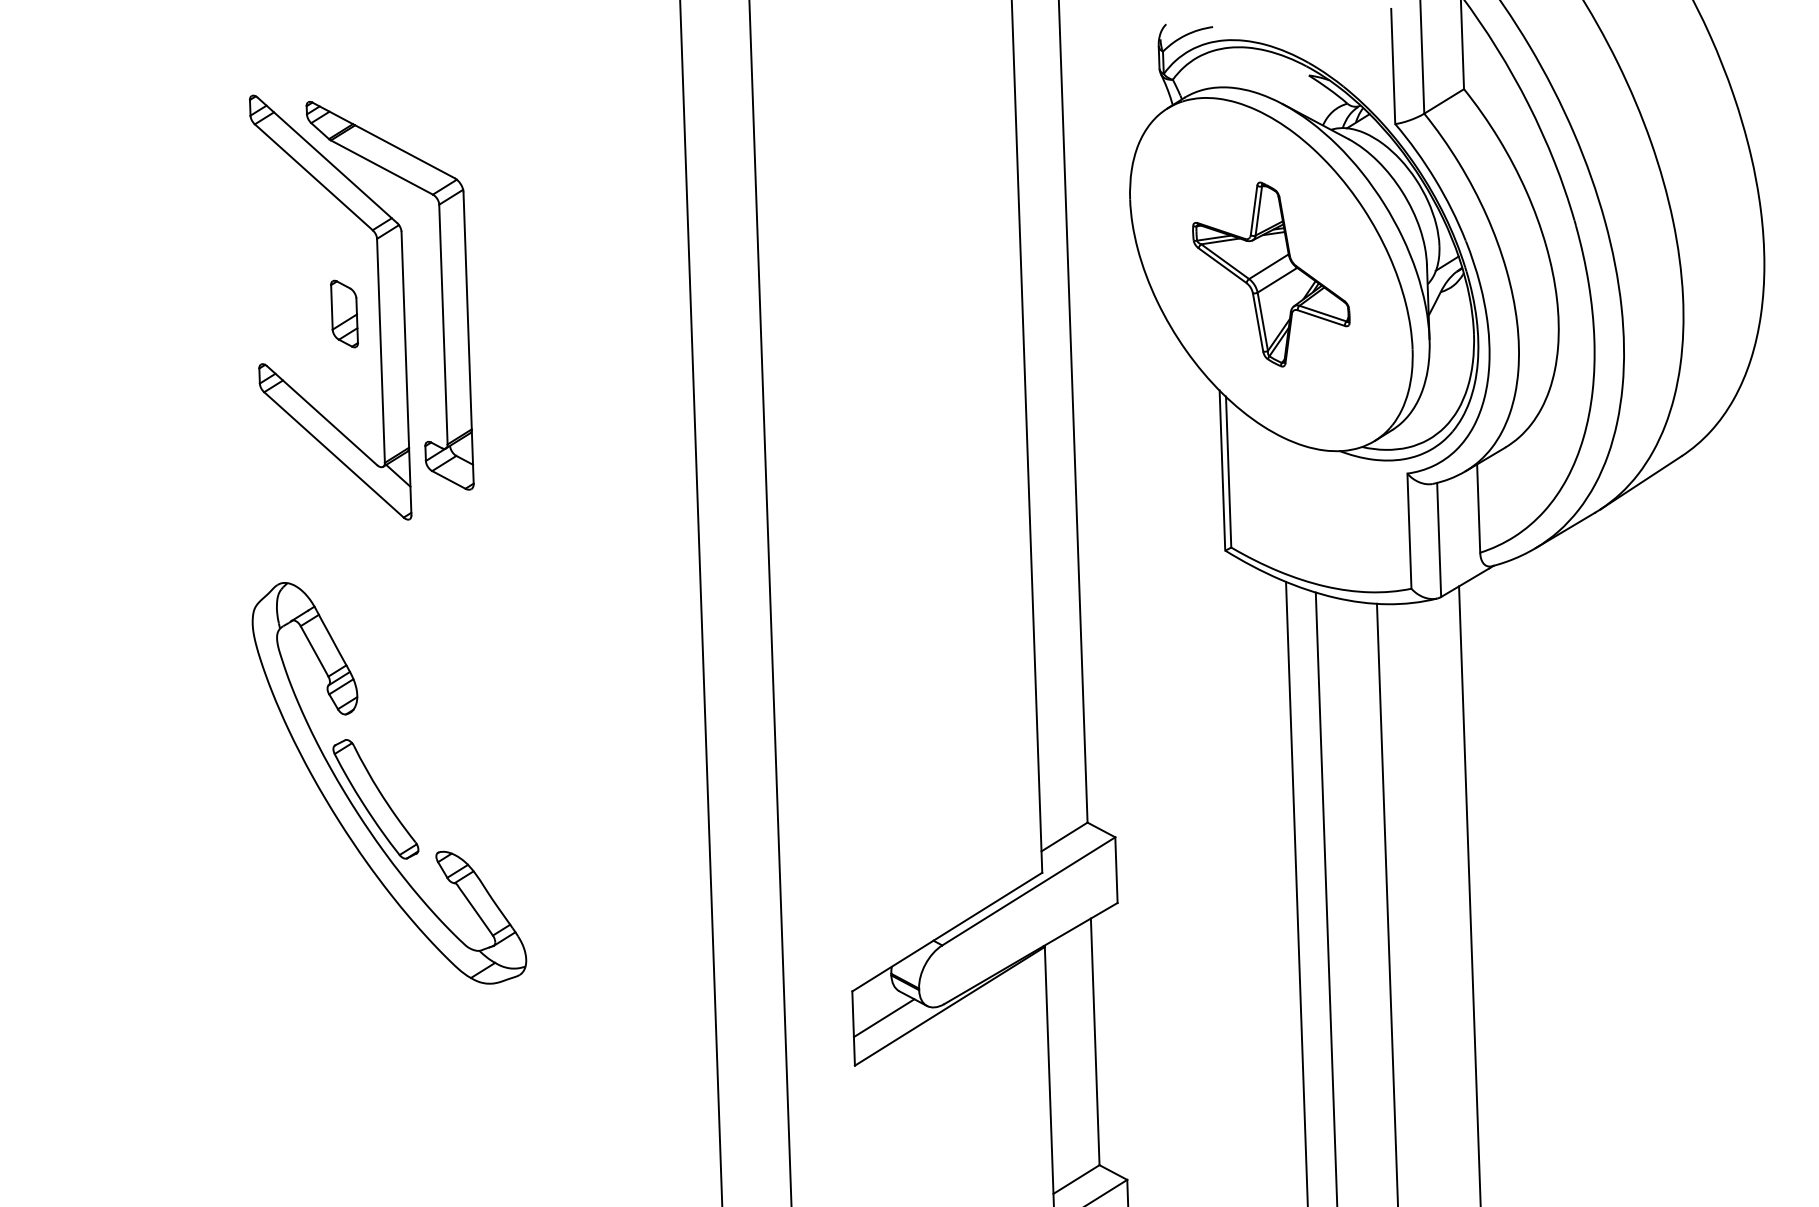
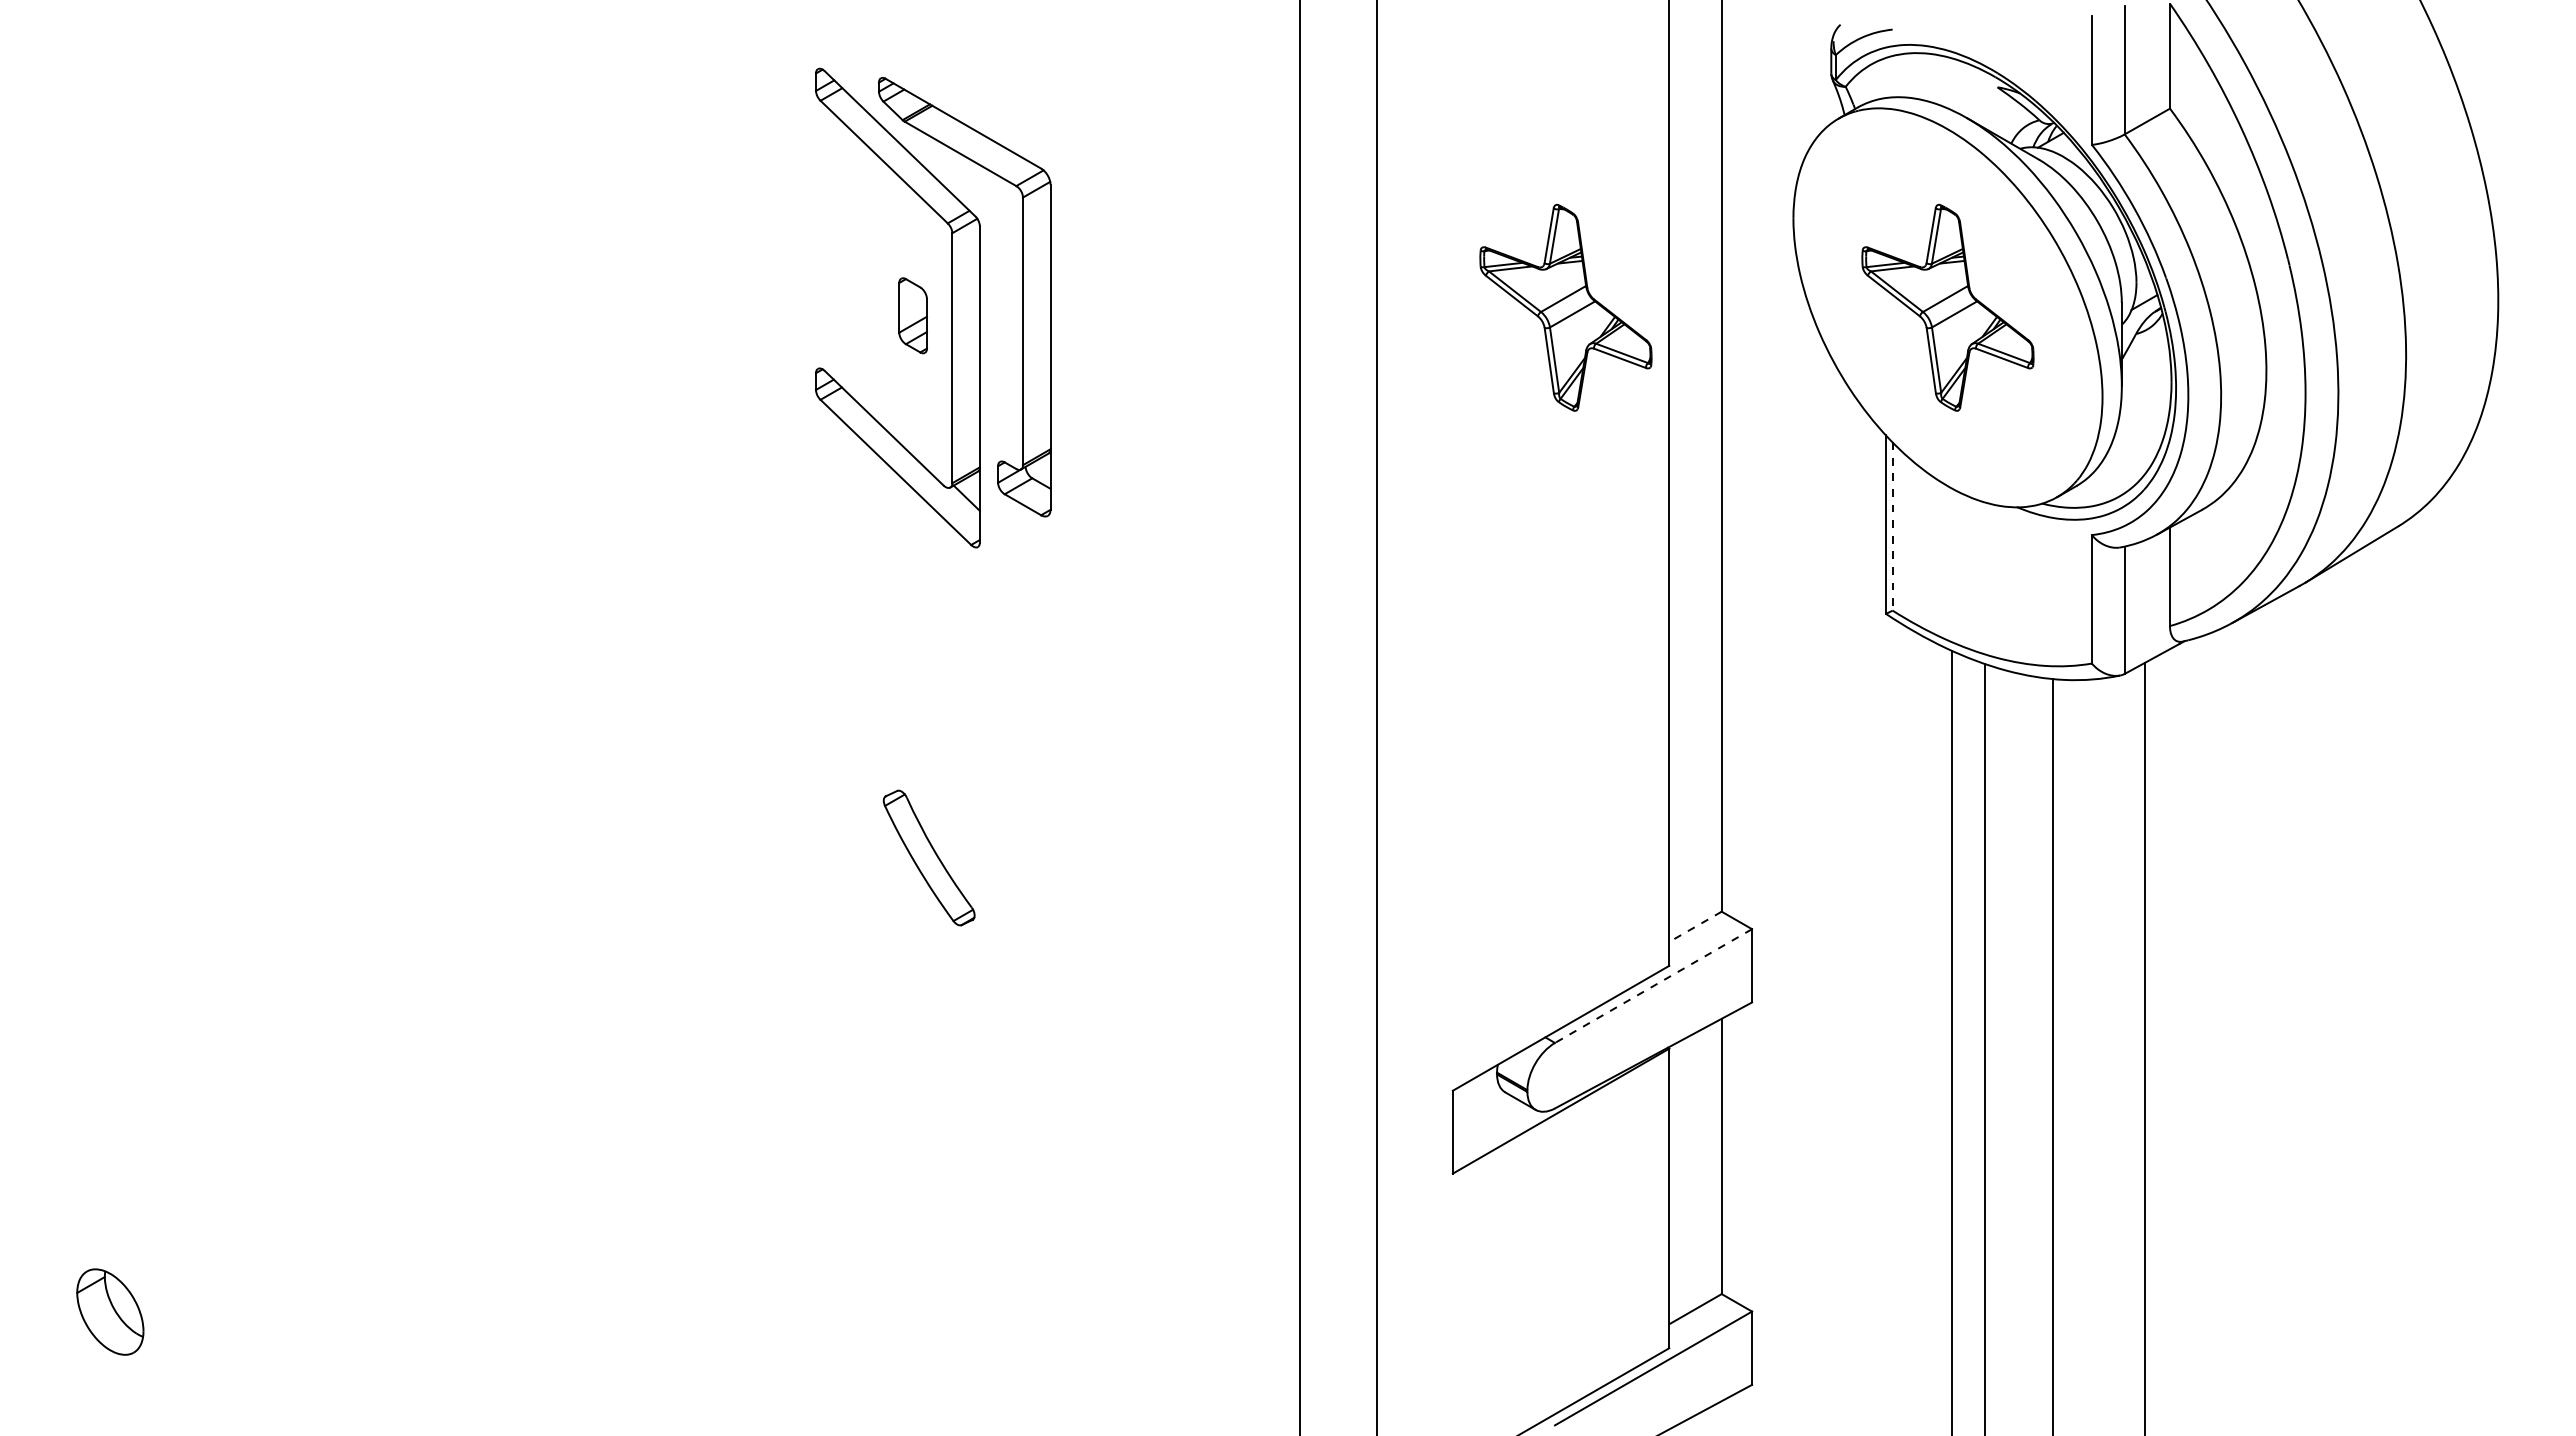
part: (928, 286) -> (1565, 307), added
line: (1228, 472) -> (1892, 526), solid -> dashed
part: (354, 806) -> (905, 865), removed
line: (1064, 837) -> (1695, 927), solid -> dashed
line: (1028, 891) -> (1653, 986), solid -> dashed
line: (883, 1017) -> (1486, 1121), removed

